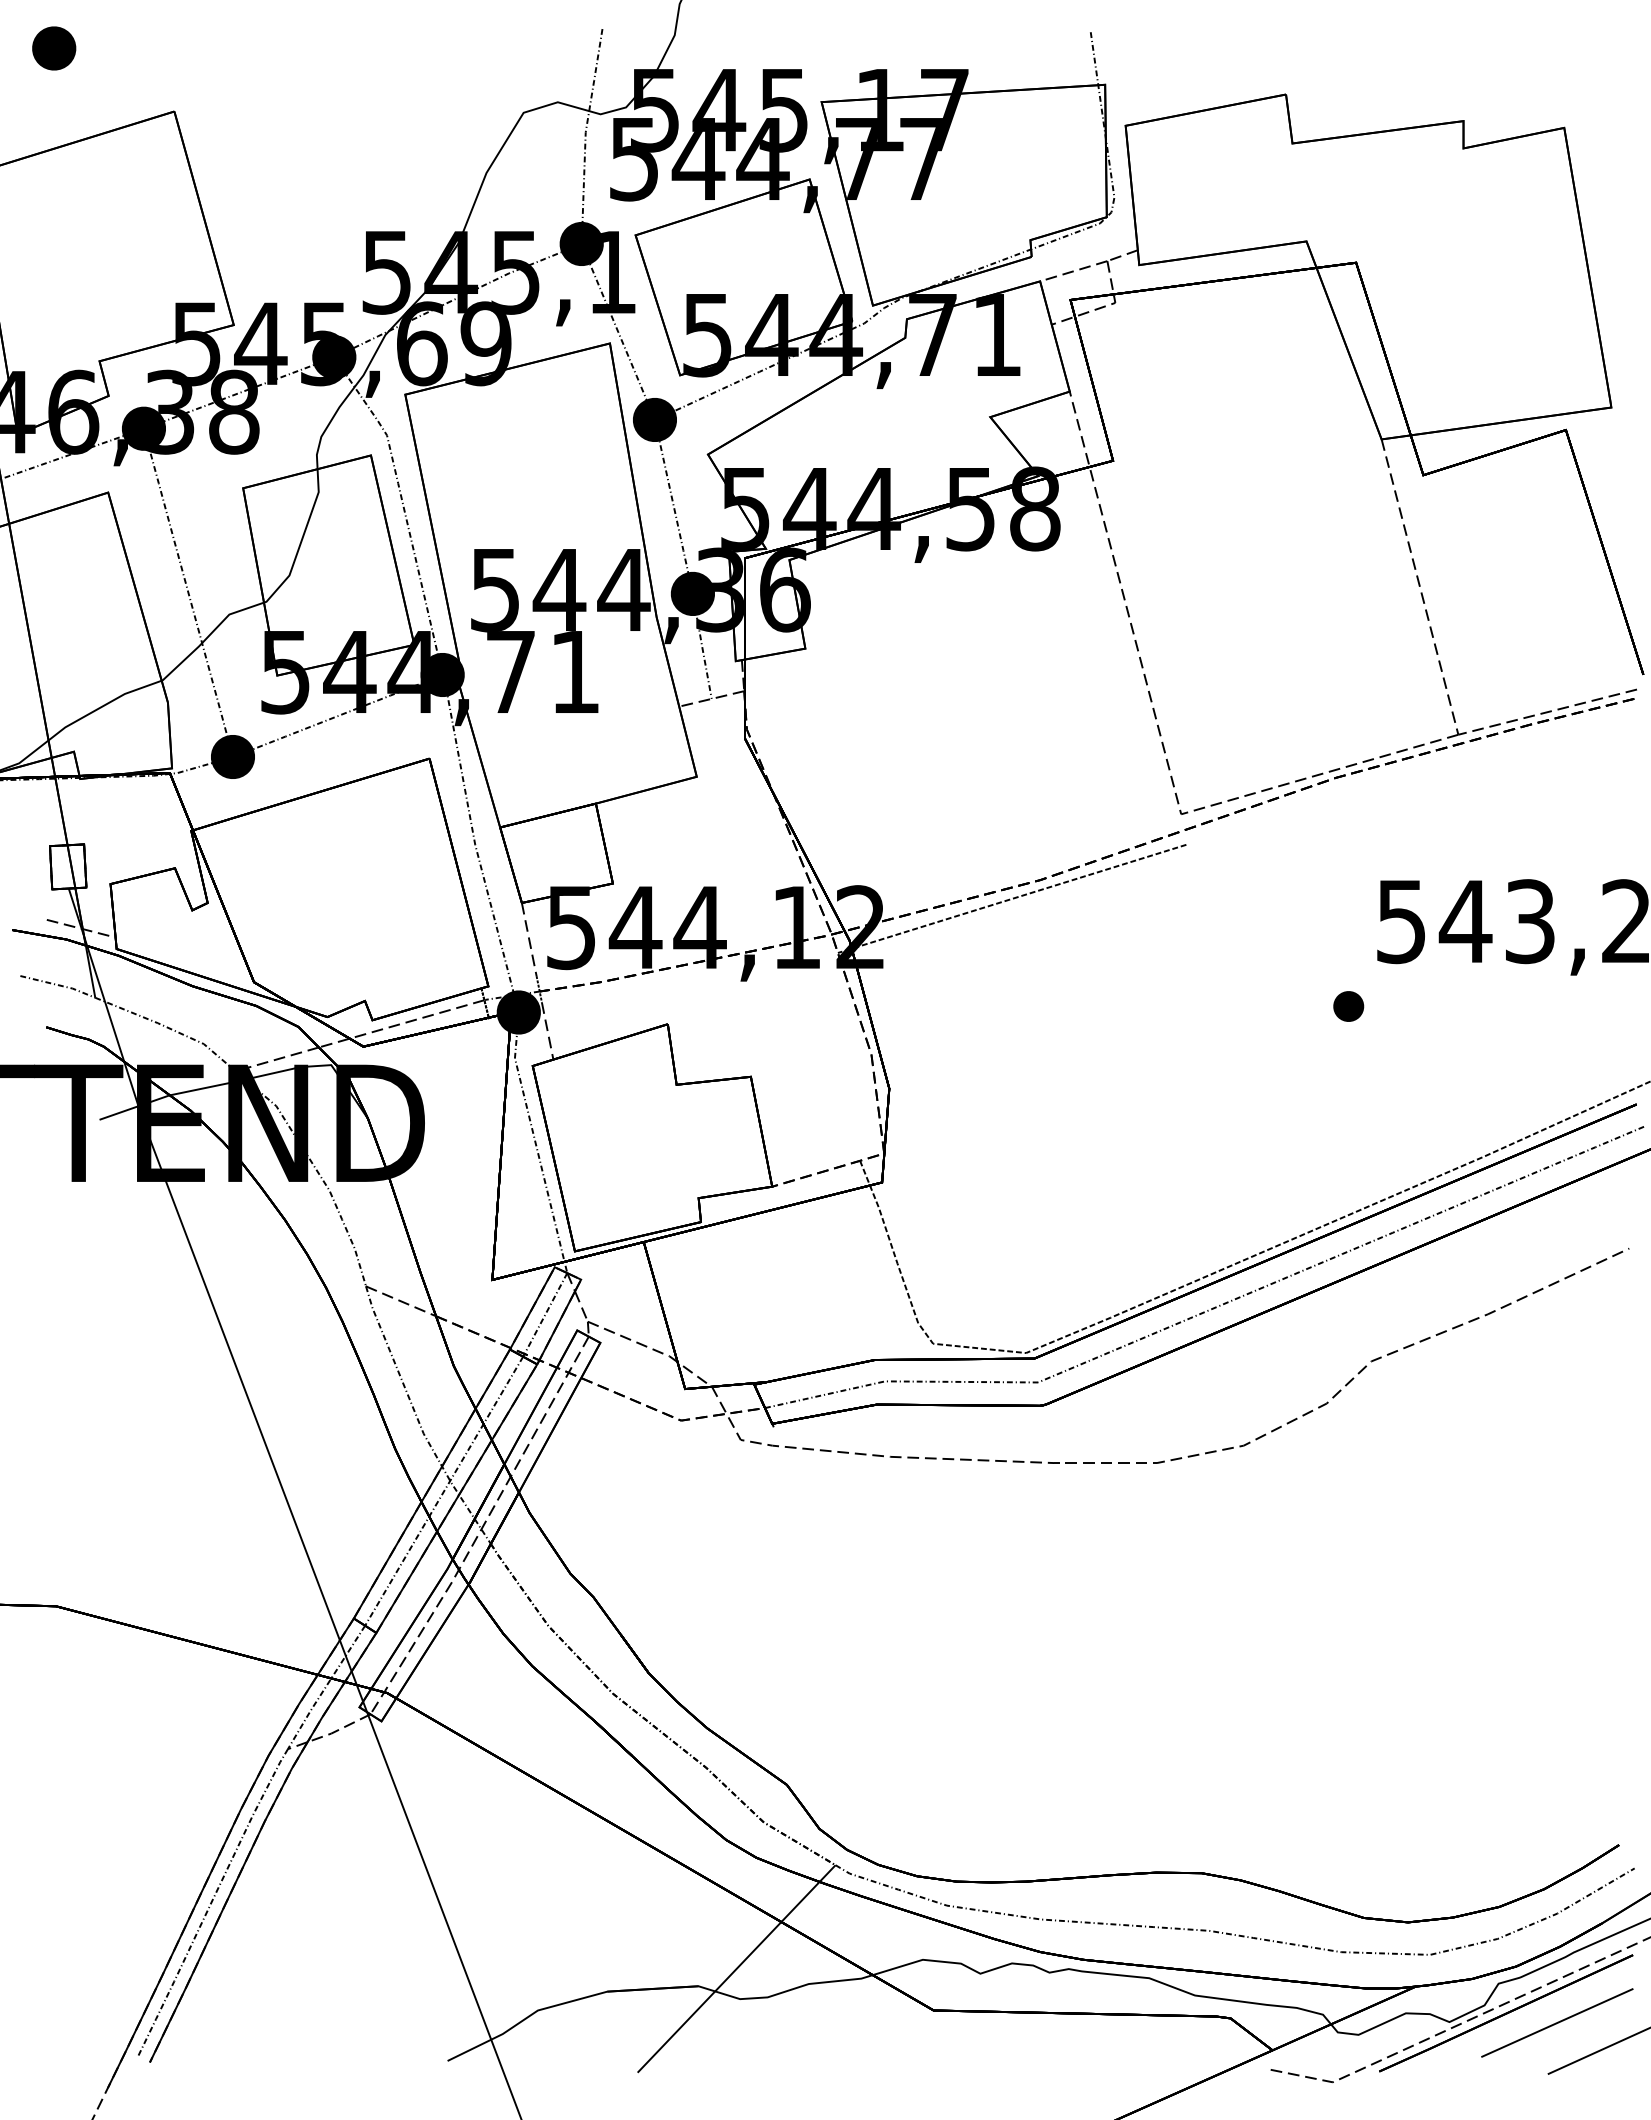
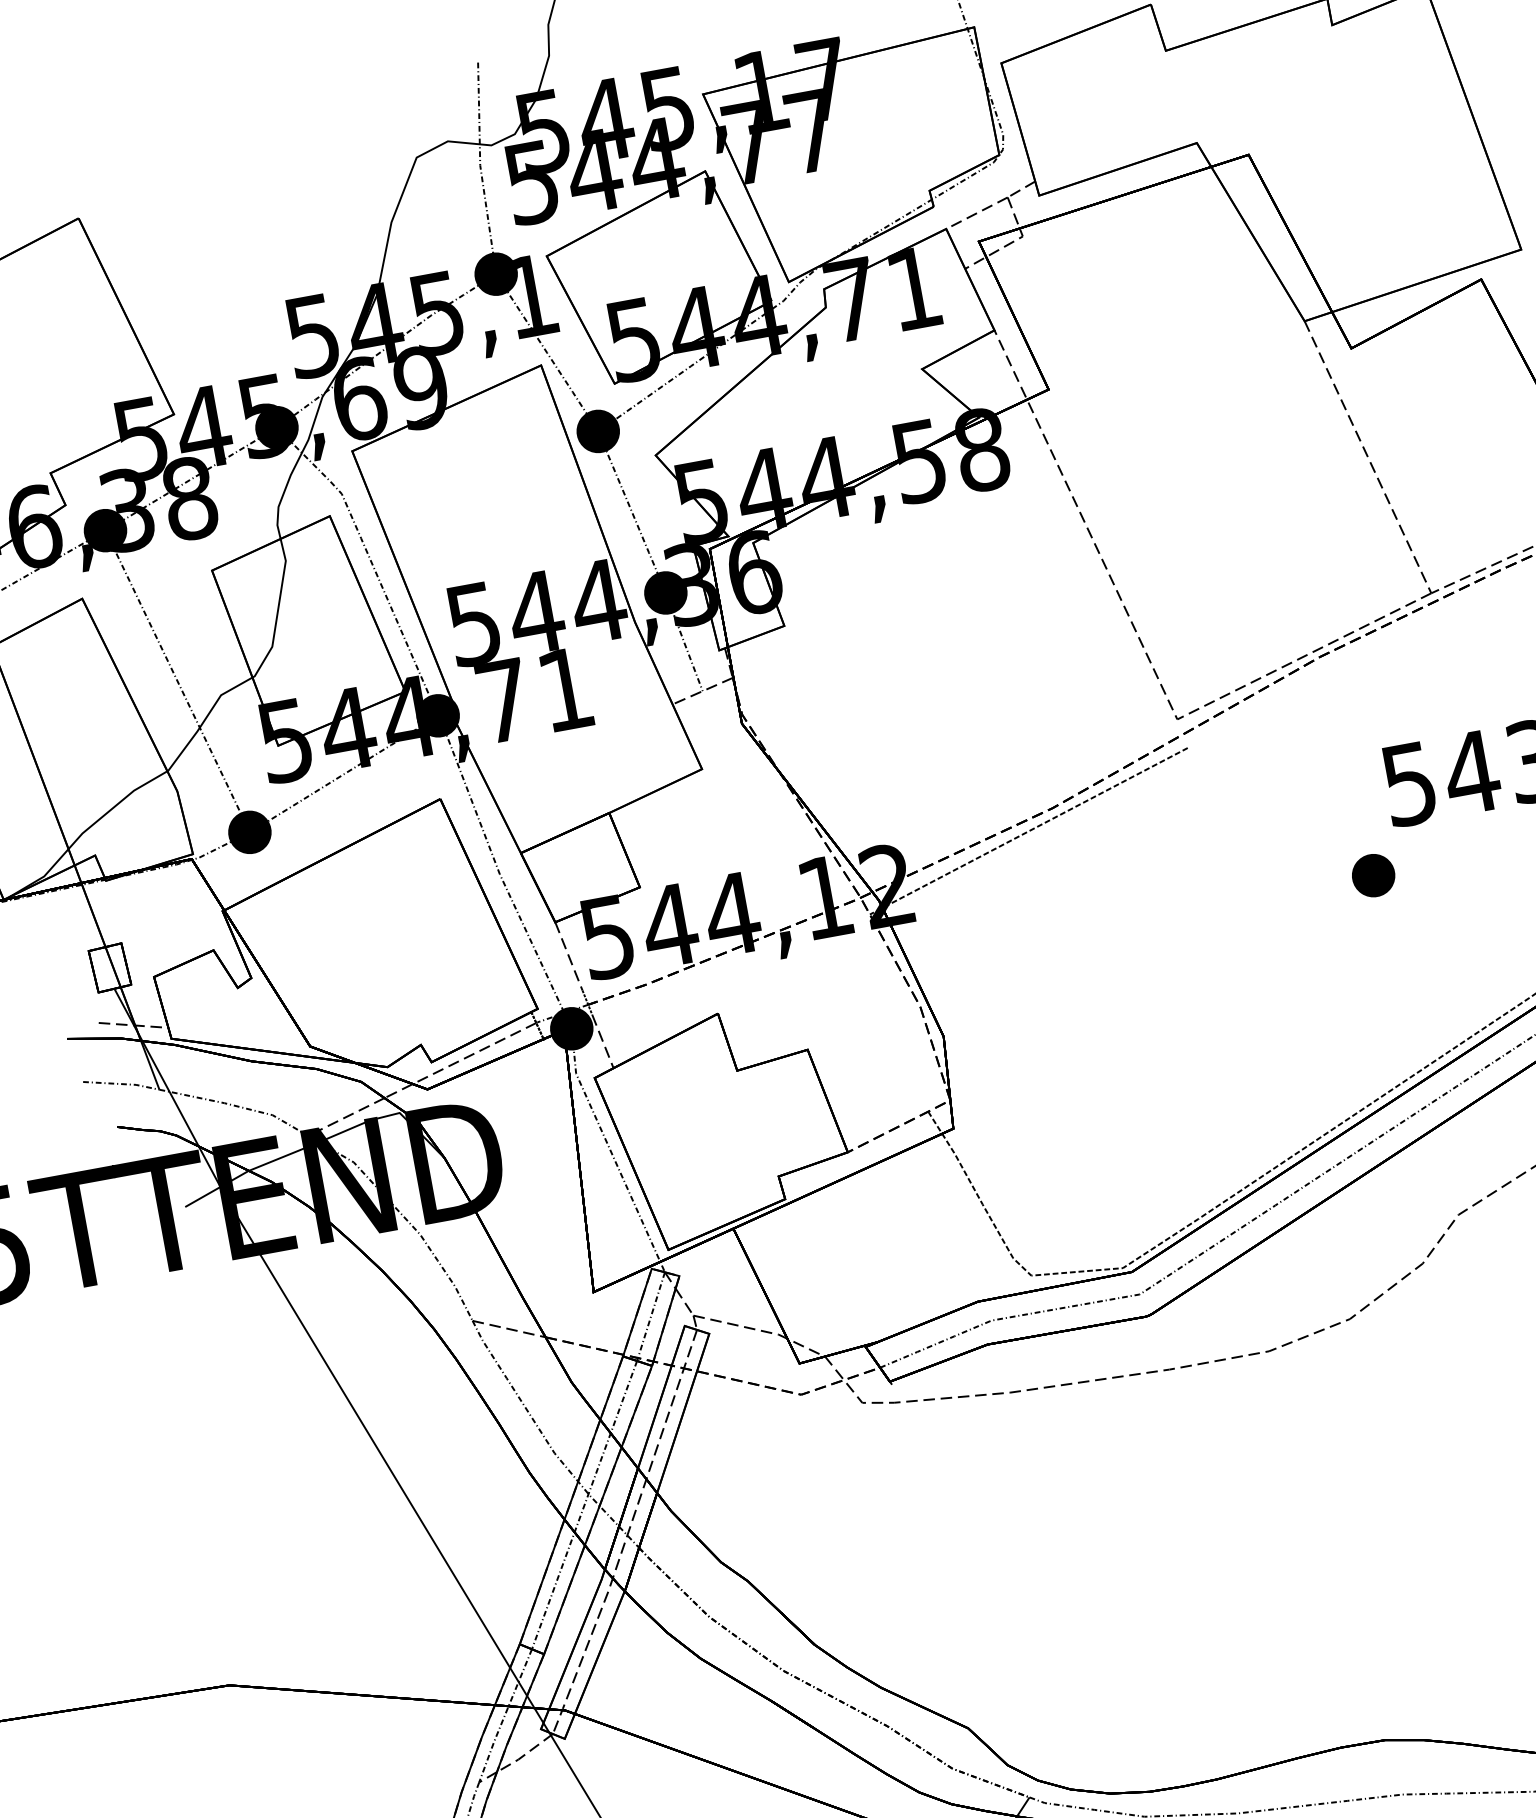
part: (1348, 1006) -> (1373, 875), size x1.43

